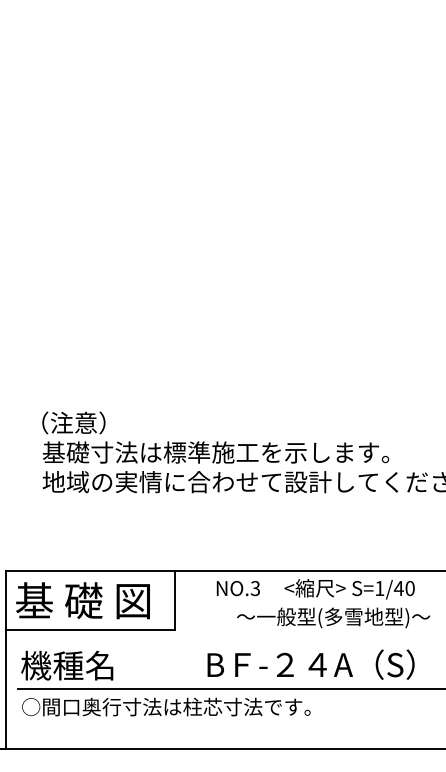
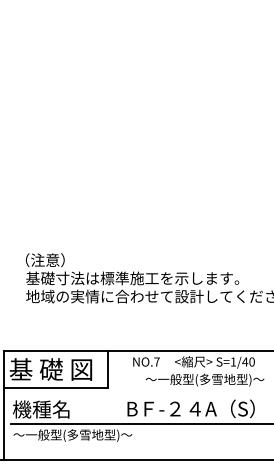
text: (254, 587) -> (156, 361), NO.3 -> NO.7
text: (165, 707) -> (101, 435), ○間口奥行寸法は柱芯寸法です。 -> ～一般型(多雪地型)～

